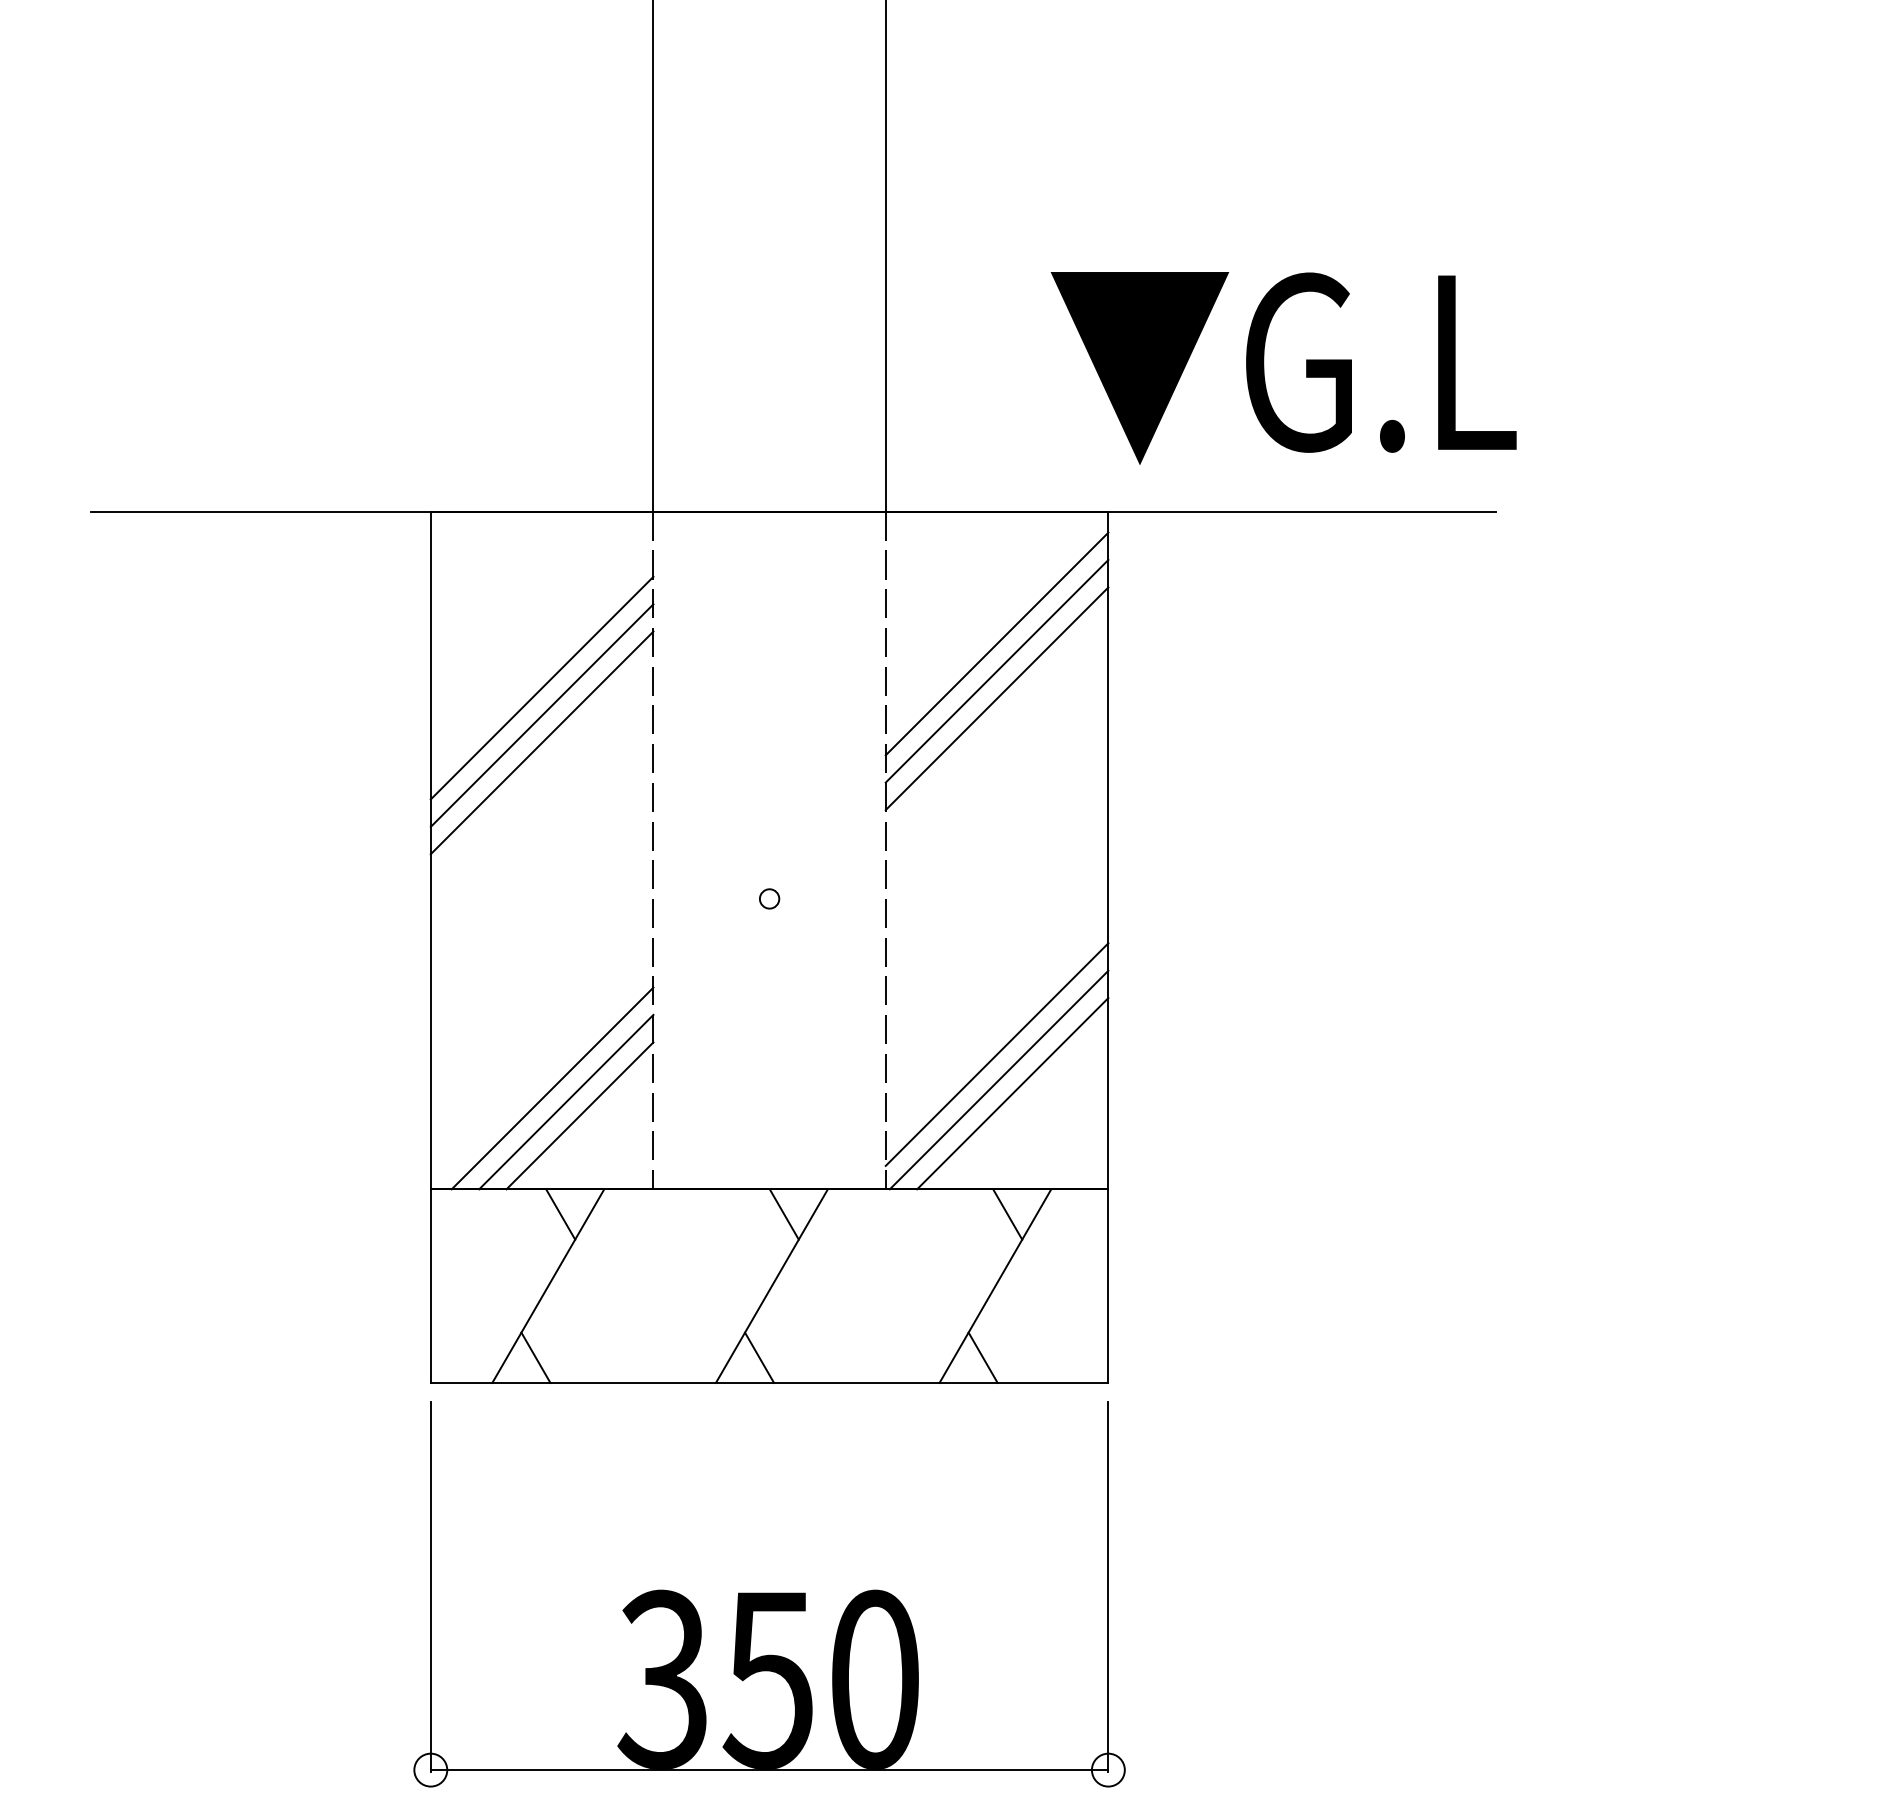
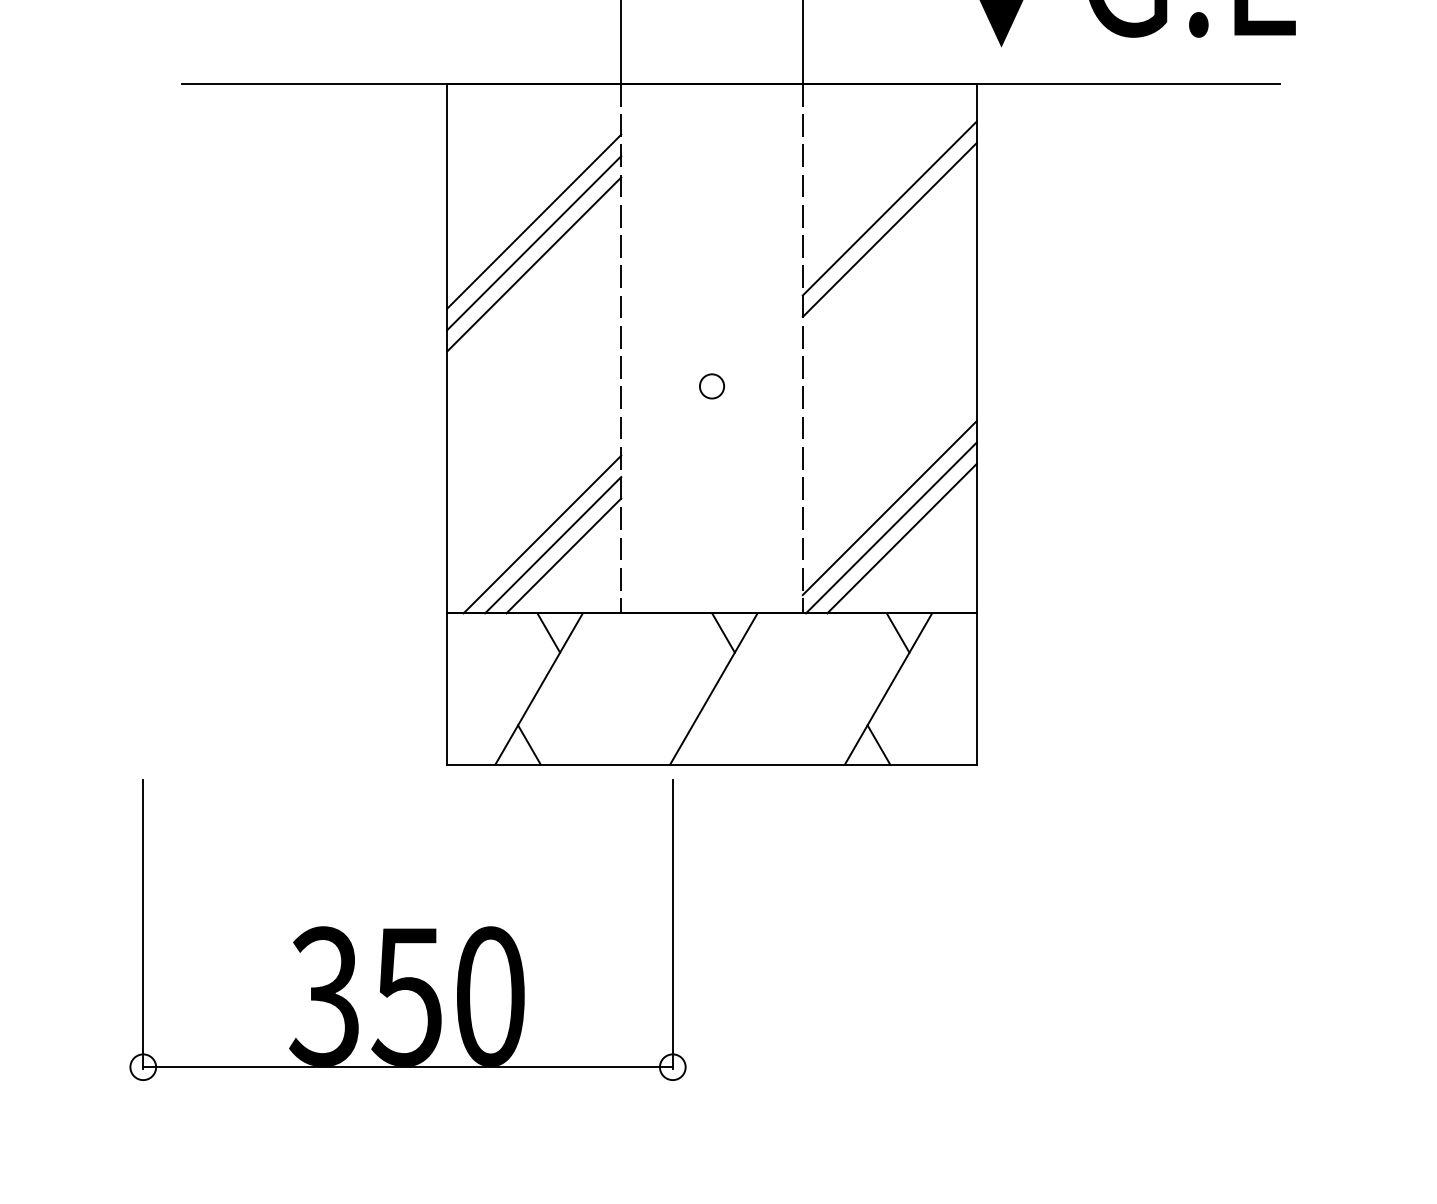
line: (996, 643) -> (889, 186), removed
circle: (769, 898) -> (711, 386), size x1.6
line: (759, 1357) -> (704, 744), removed
part: (769, 1594) -> (407, 930), moved

